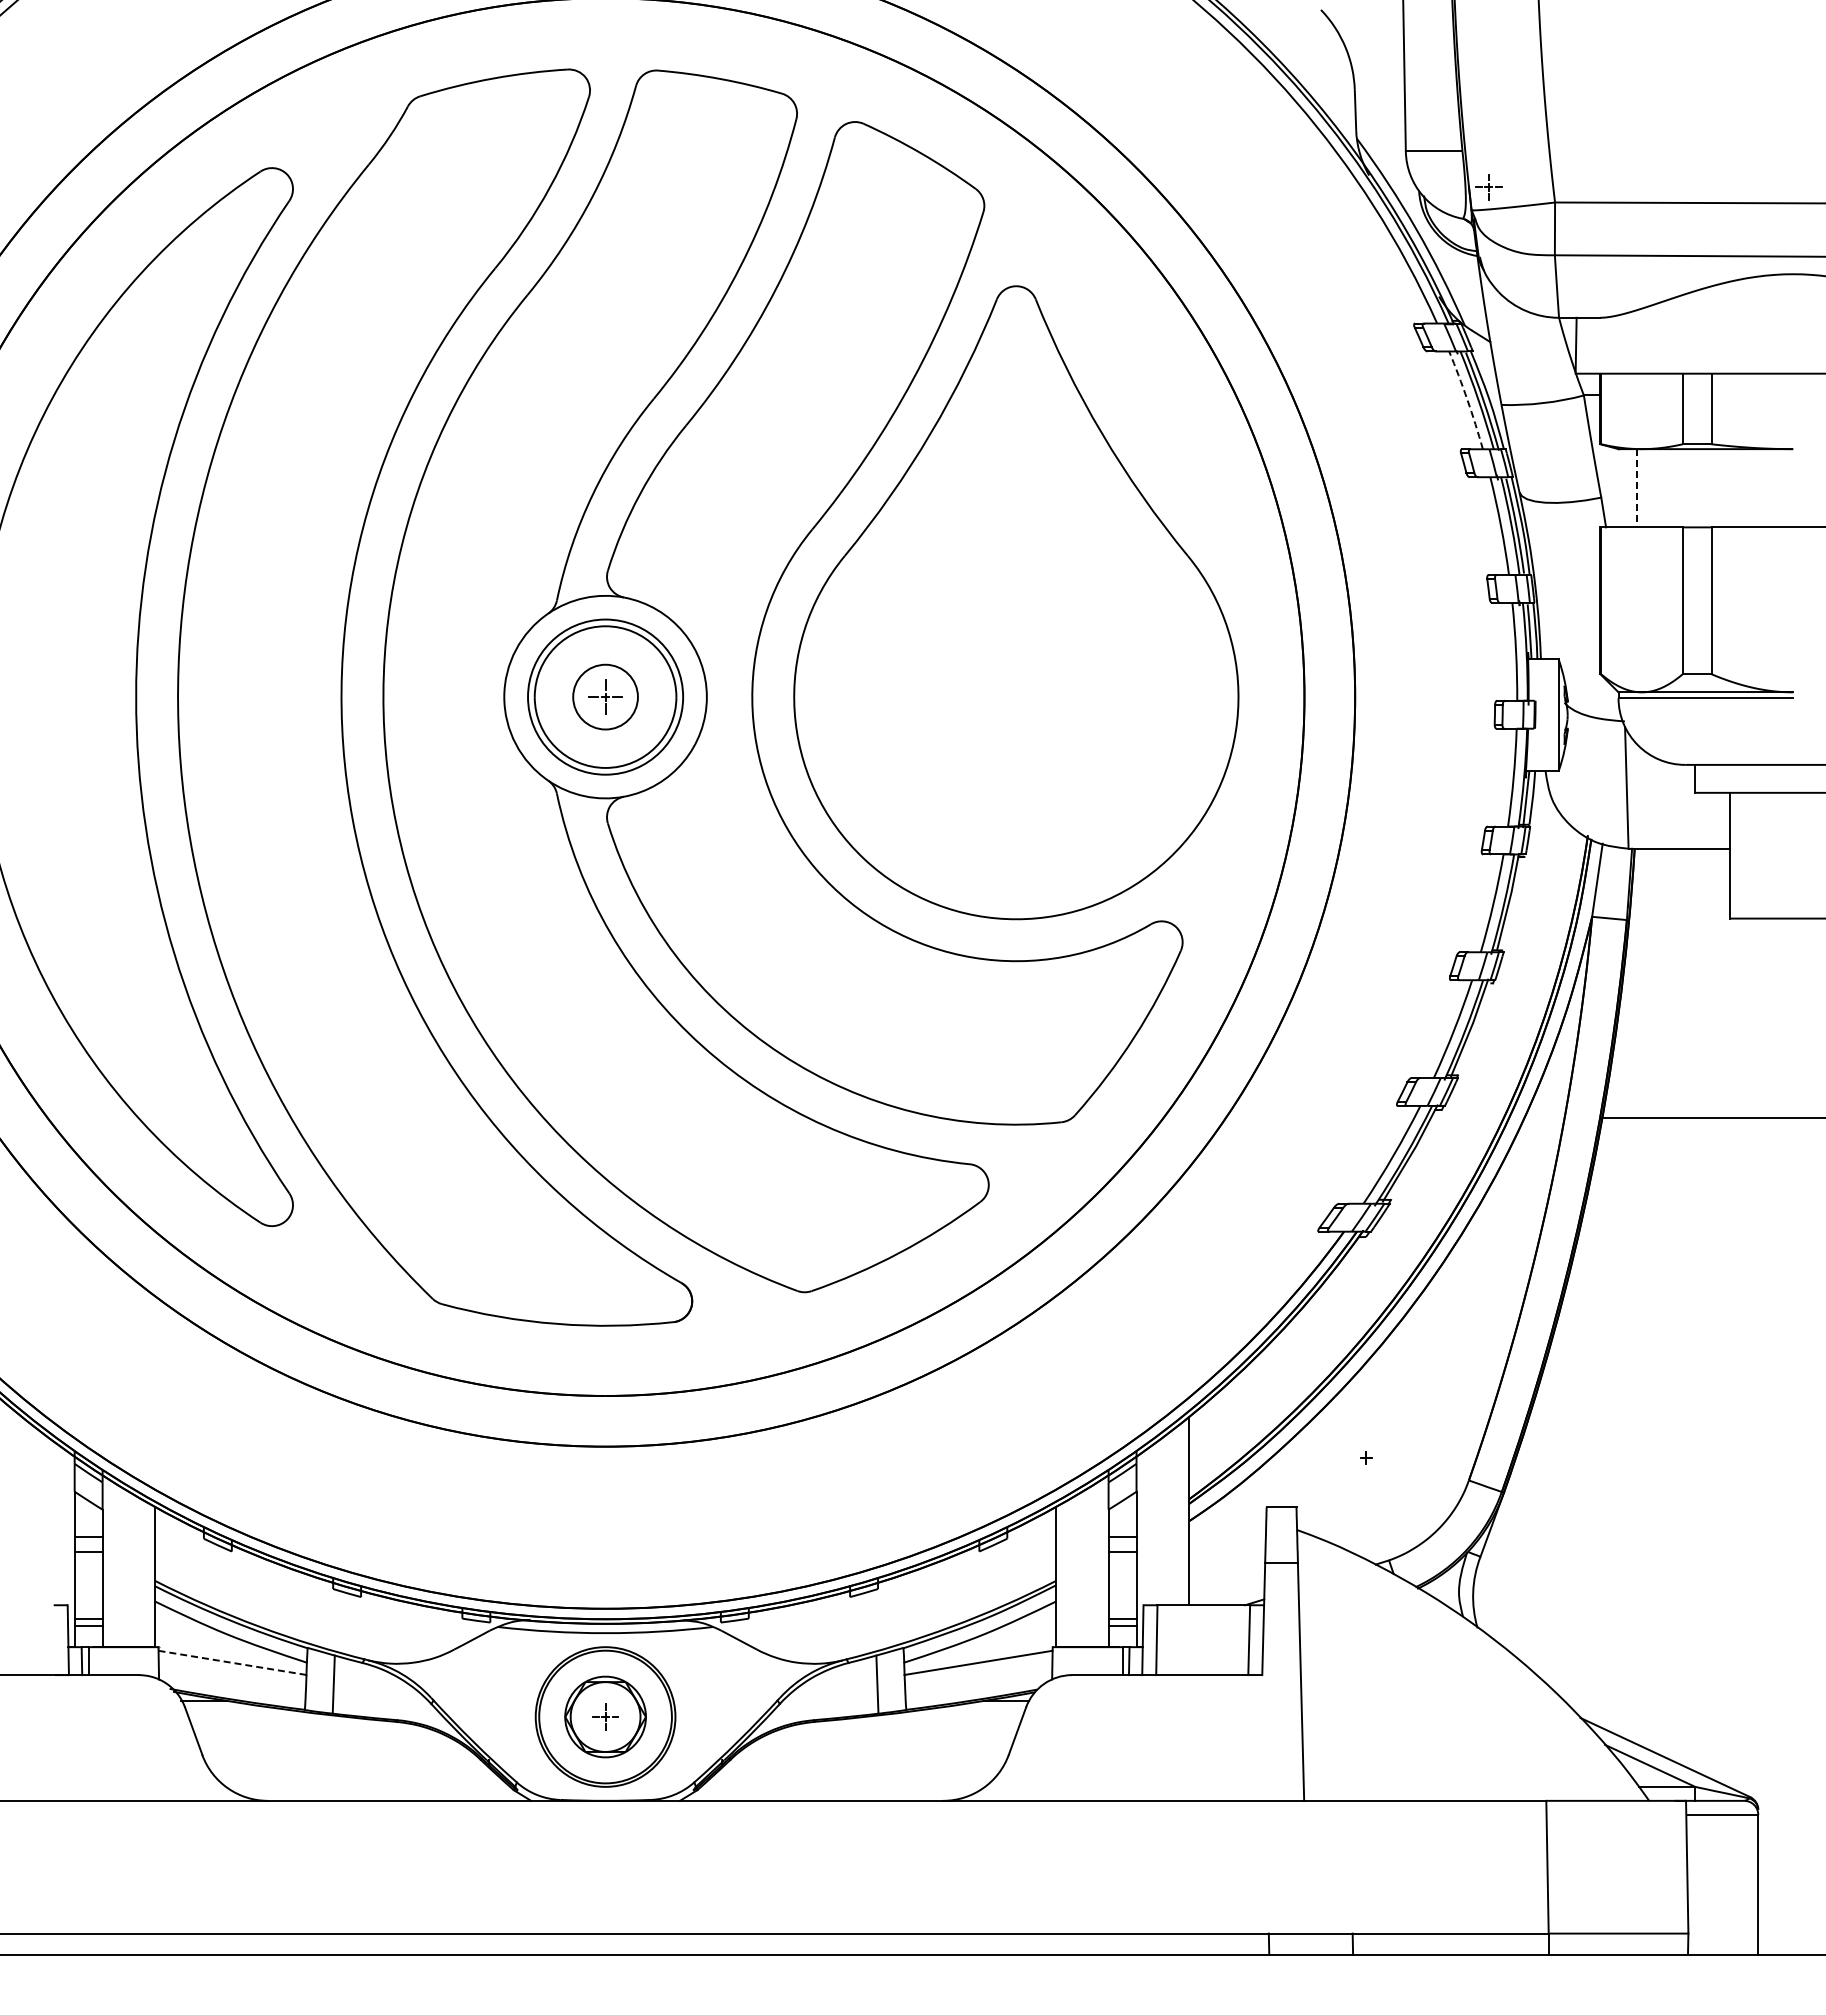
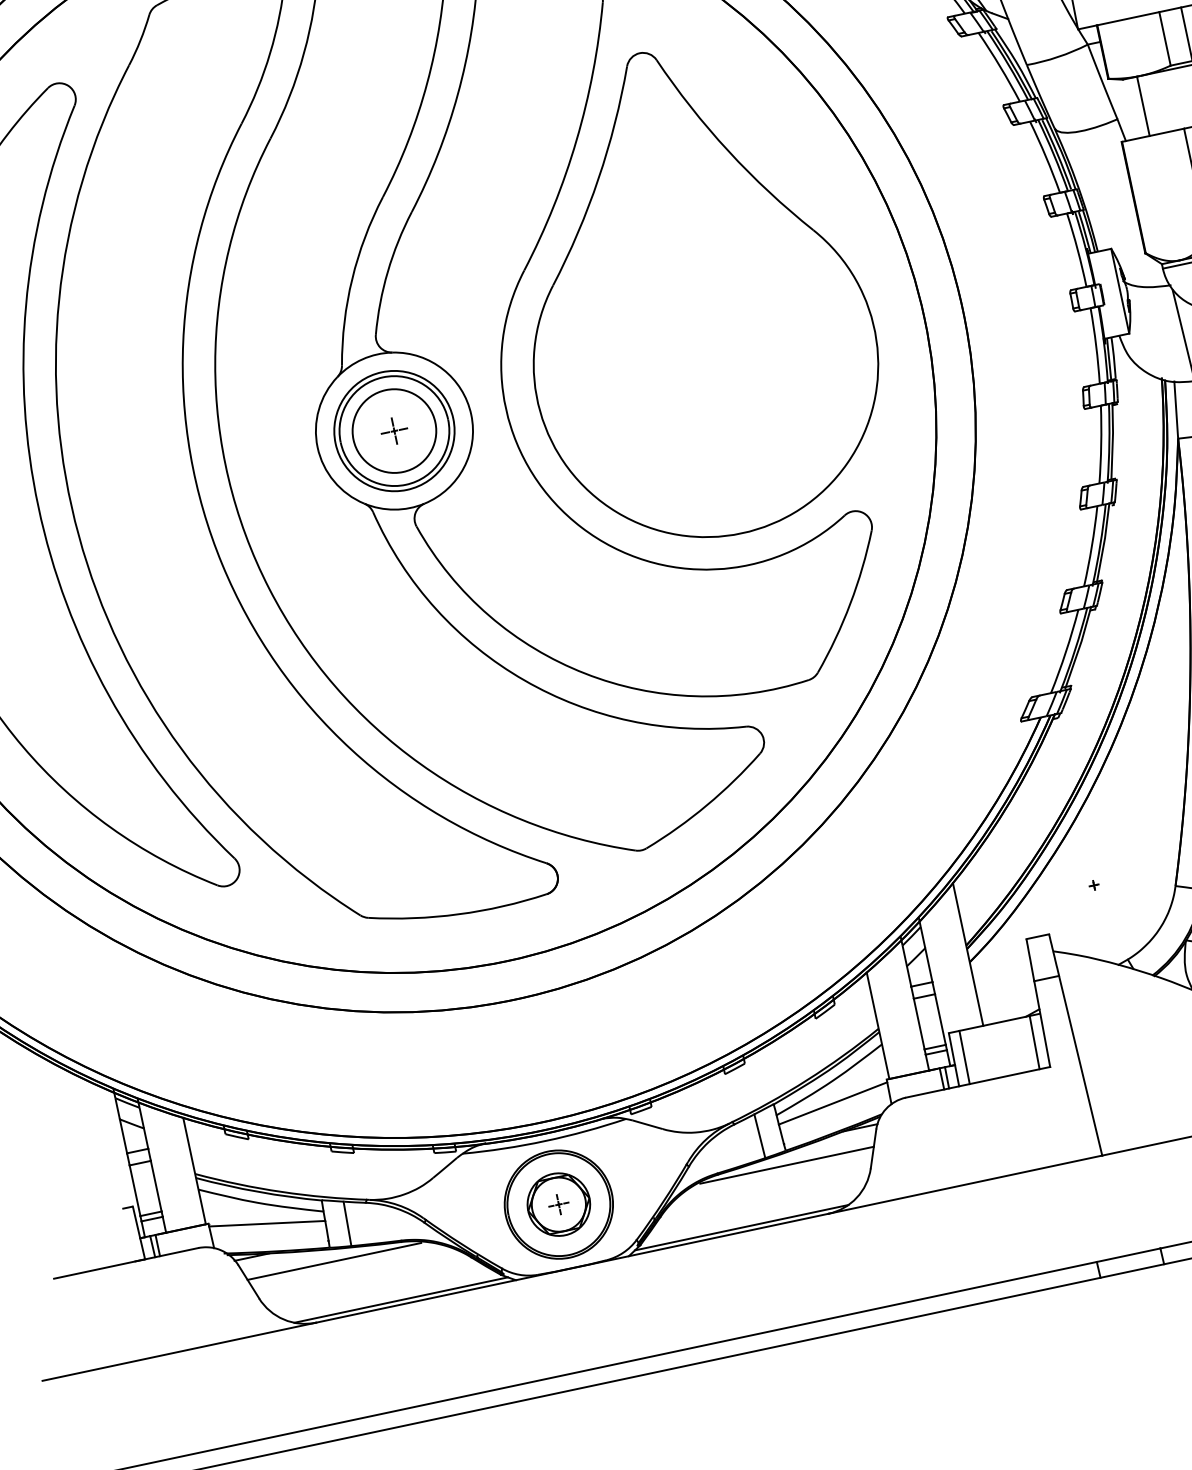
arc: (1467, 399) -> (1000, 66), dashed -> solid
line: (1637, 488) -> (1143, 106), dashed -> solid
circle: (605, 697) -> (394, 431), size x1.67
line: (232, 1662) -> (267, 1223), dashed -> solid
line: (306, 1728) -> (333, 1261), added
line: (903, 1728) -> (786, 1165), added
line: (380, 1795) -> (400, 1300), added
line: (829, 1795) -> (741, 1228), added

